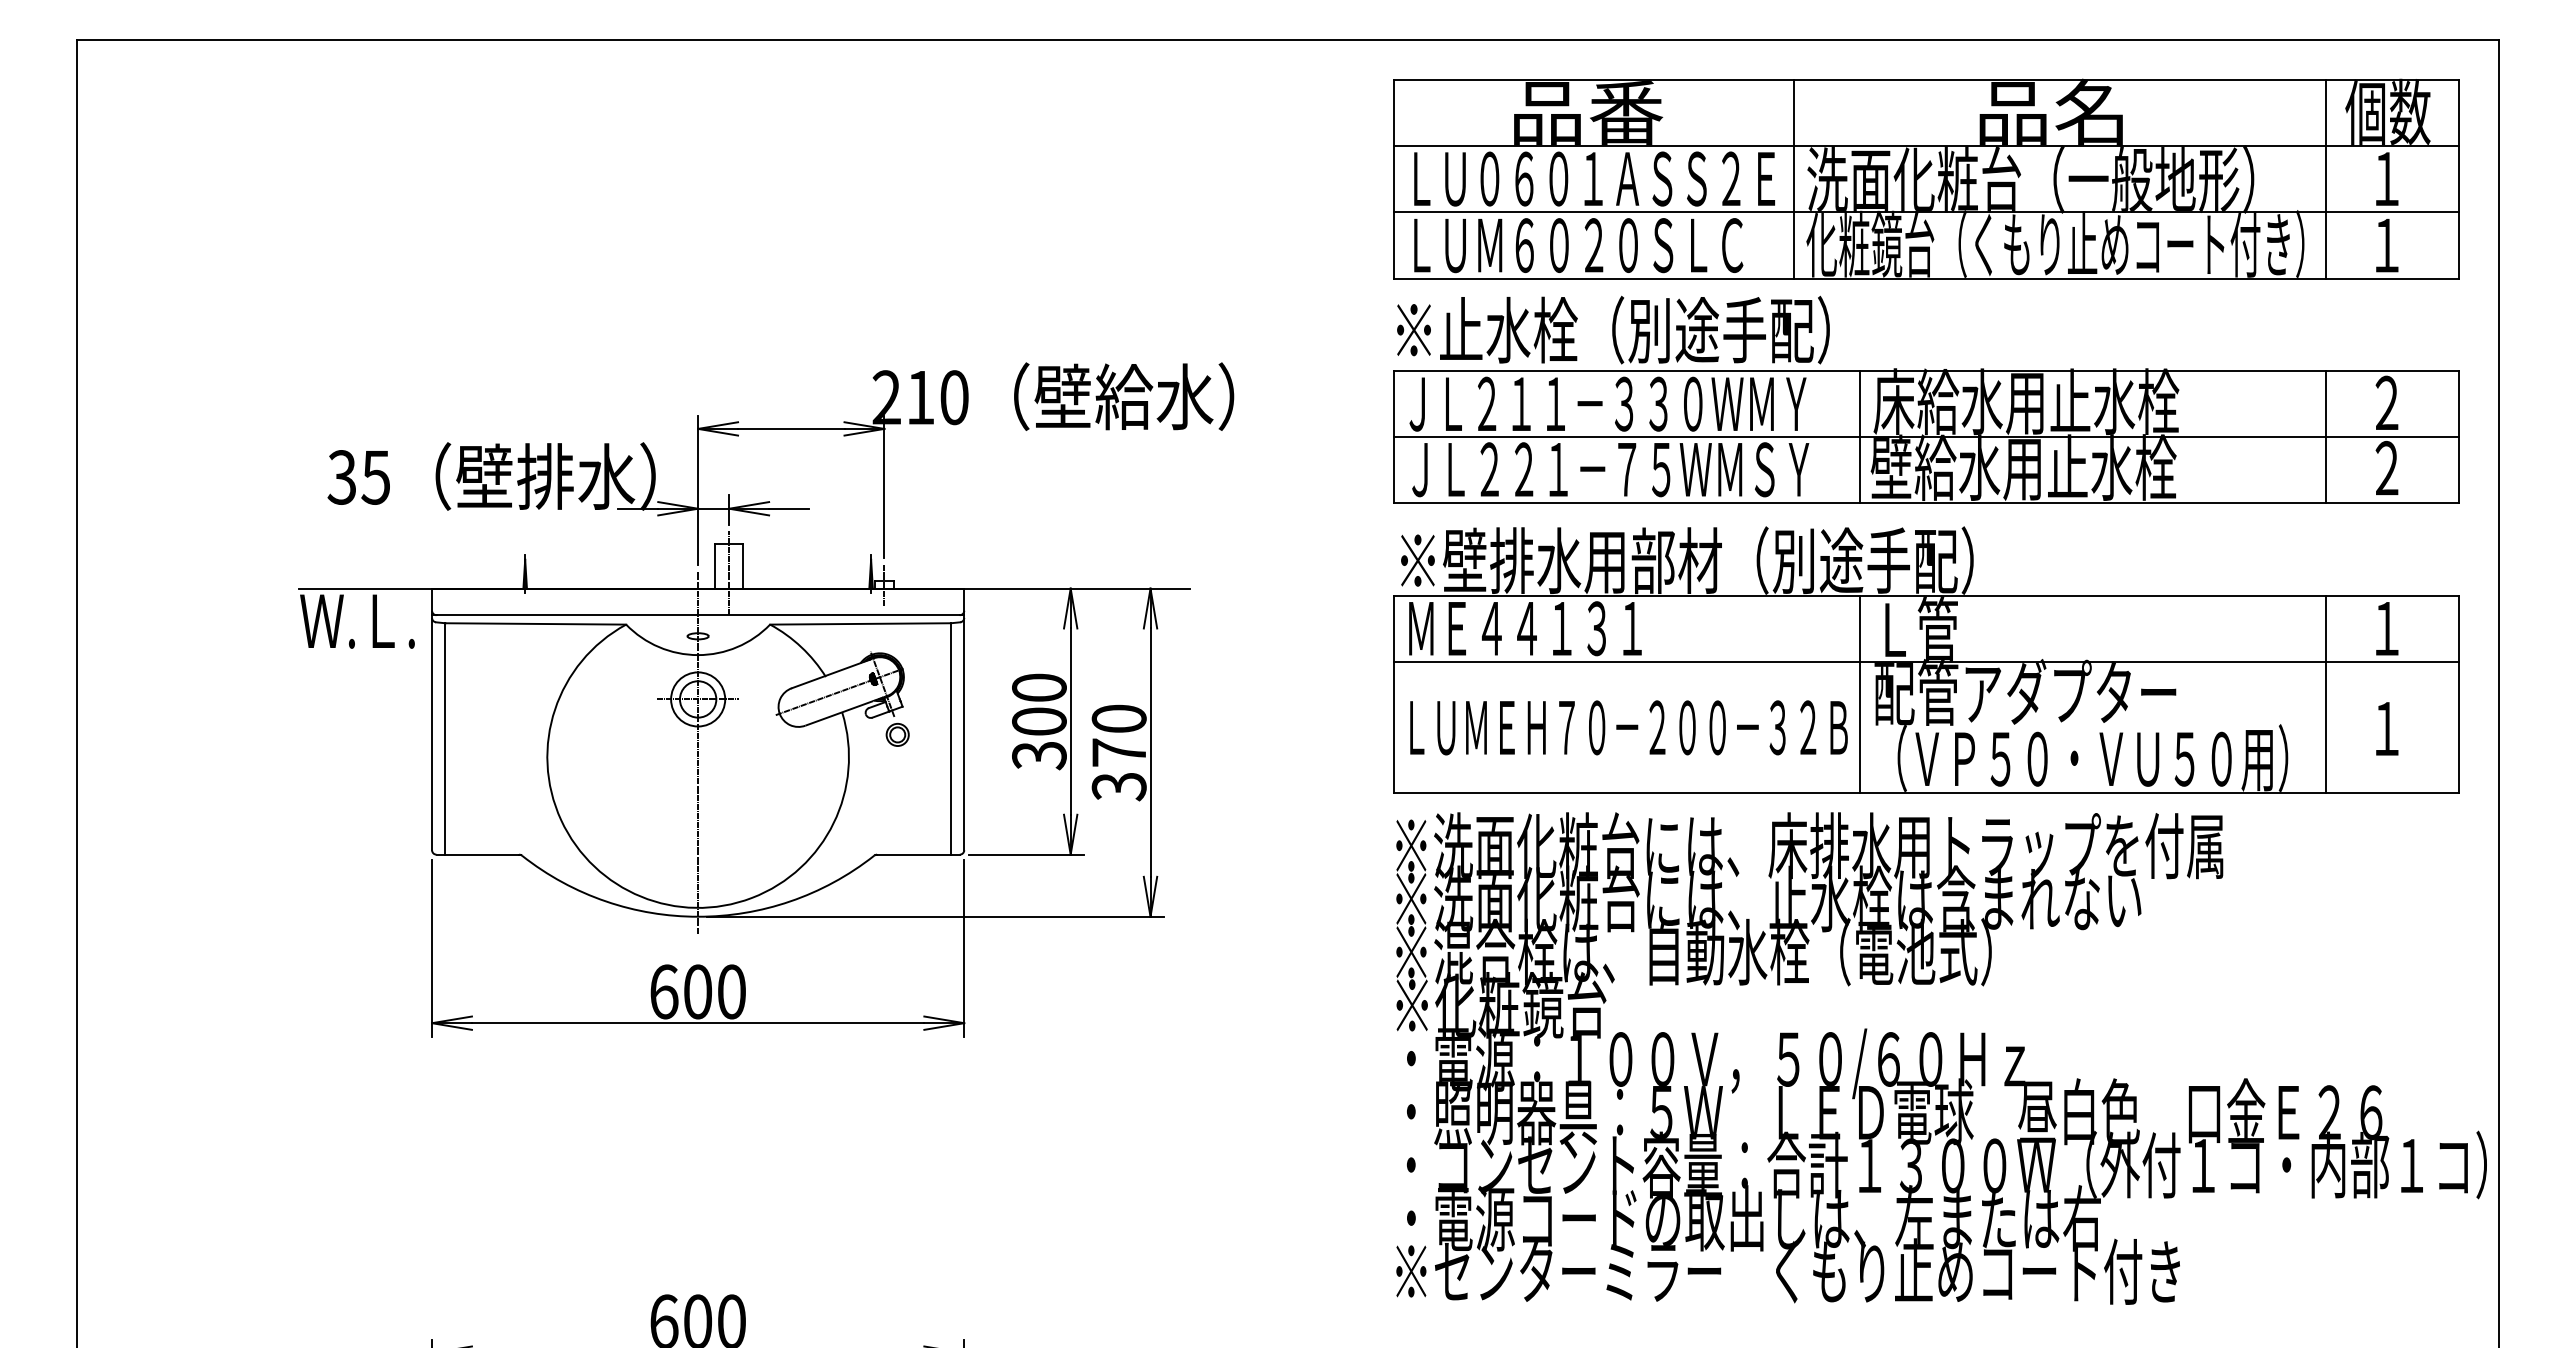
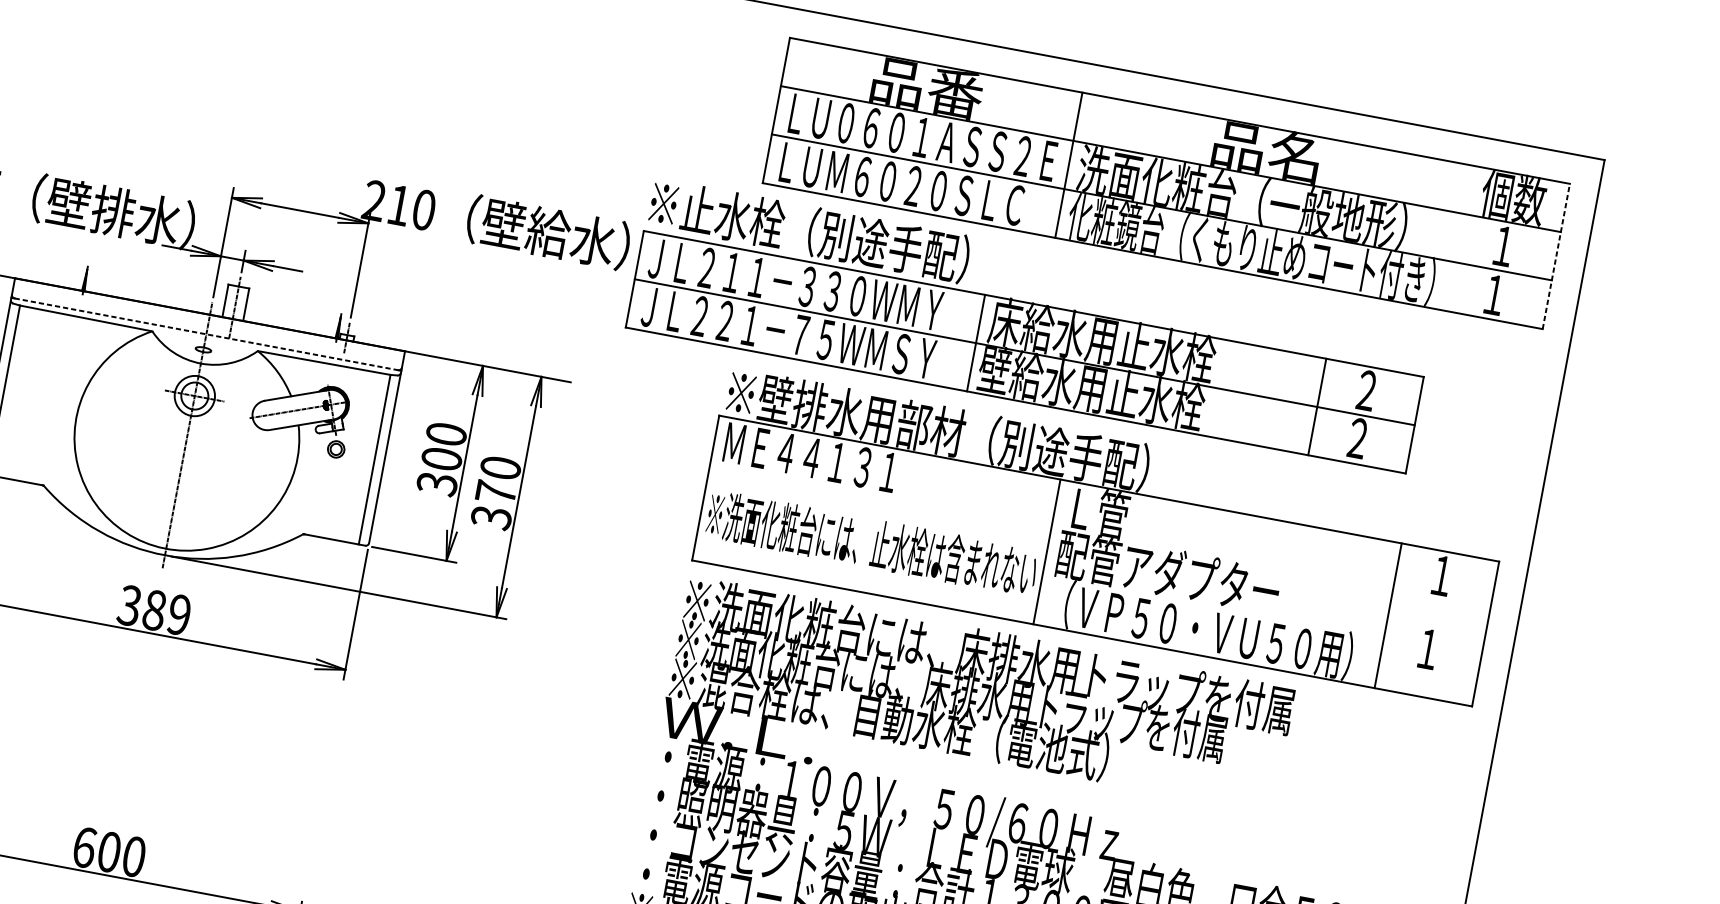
line: (2458, 178) -> (1556, 255), solid -> dashed
line: (2325, 179) -> (1458, 238), removed
part: (1926, 399) -> (1029, 324), moved
line: (698, 615) -> (206, 334), solid -> dashed
line: (1926, 661) -> (1100, 536), removed
text: (1627, 726) -> (872, 543), ＬＵＭＥＨ７０－２００－３２Ｂ -> ※洗面化粧台には、止水栓は含まれない
text: (1768, 898) -> (951, 688), ※洗面化粧台には、止水栓は含まれない -> ※洗面化粧台には、床排水用トラップを付属
text: (697, 991) -> (154, 609), 600 -> 389
text: (1499, 1004) -> (740, 729), ※化粧鏡台 -> Ｗ.Ｌ.

